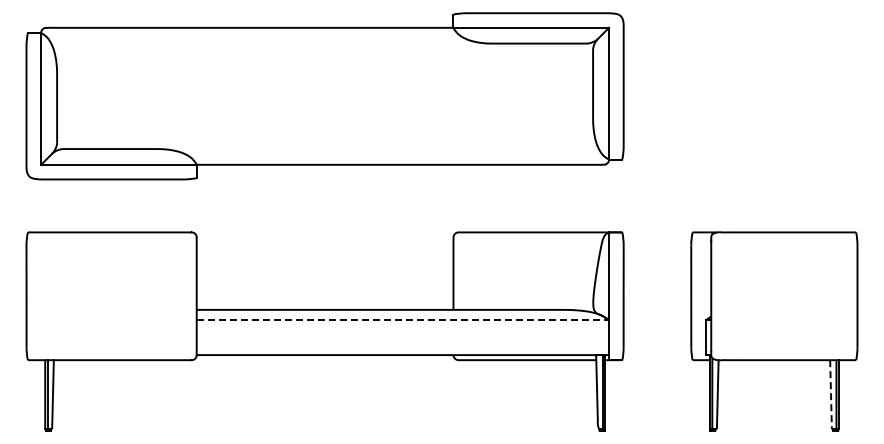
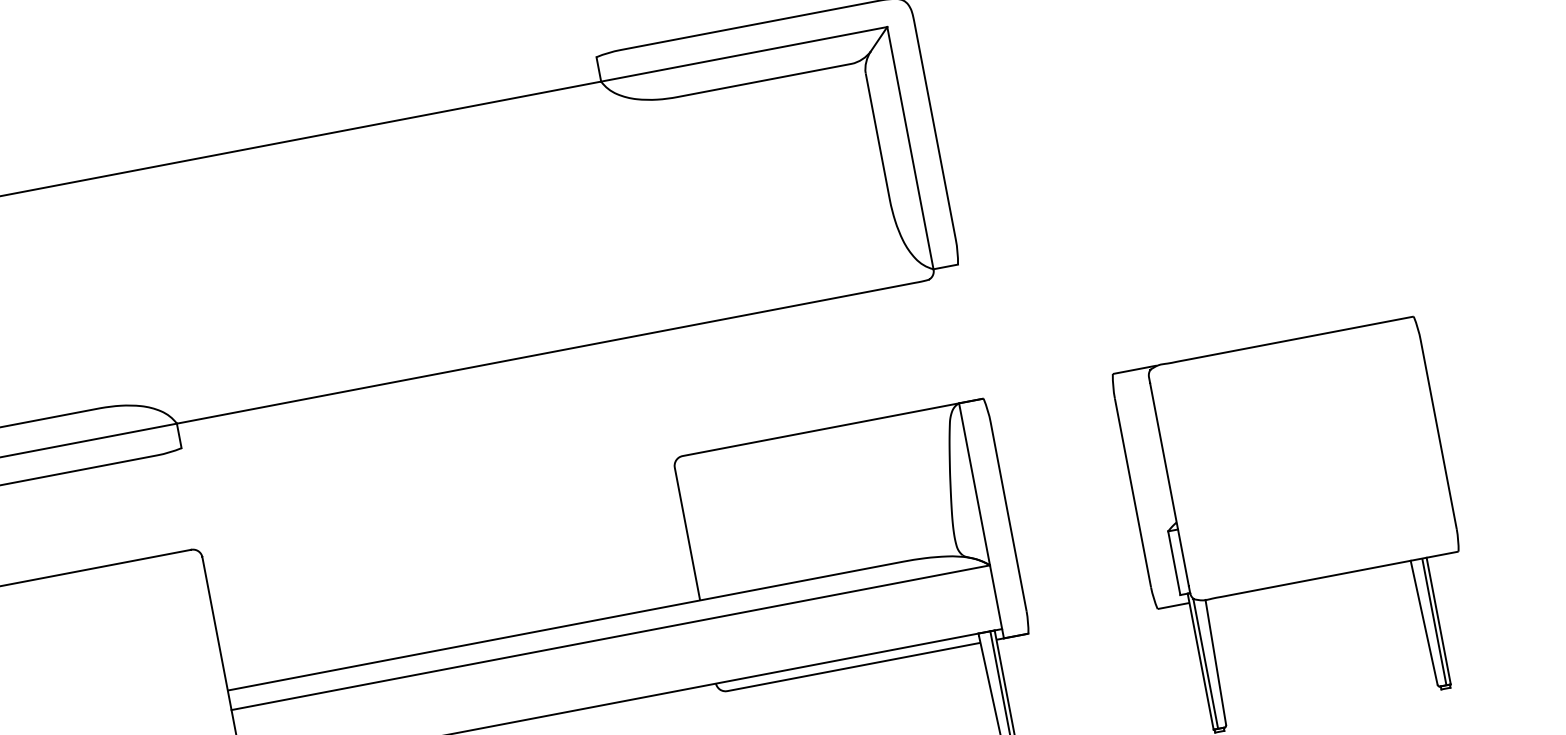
line: (403, 320) -> (611, 637), dashed -> solid
line: (831, 393) -> (1424, 621), dashed -> solid

